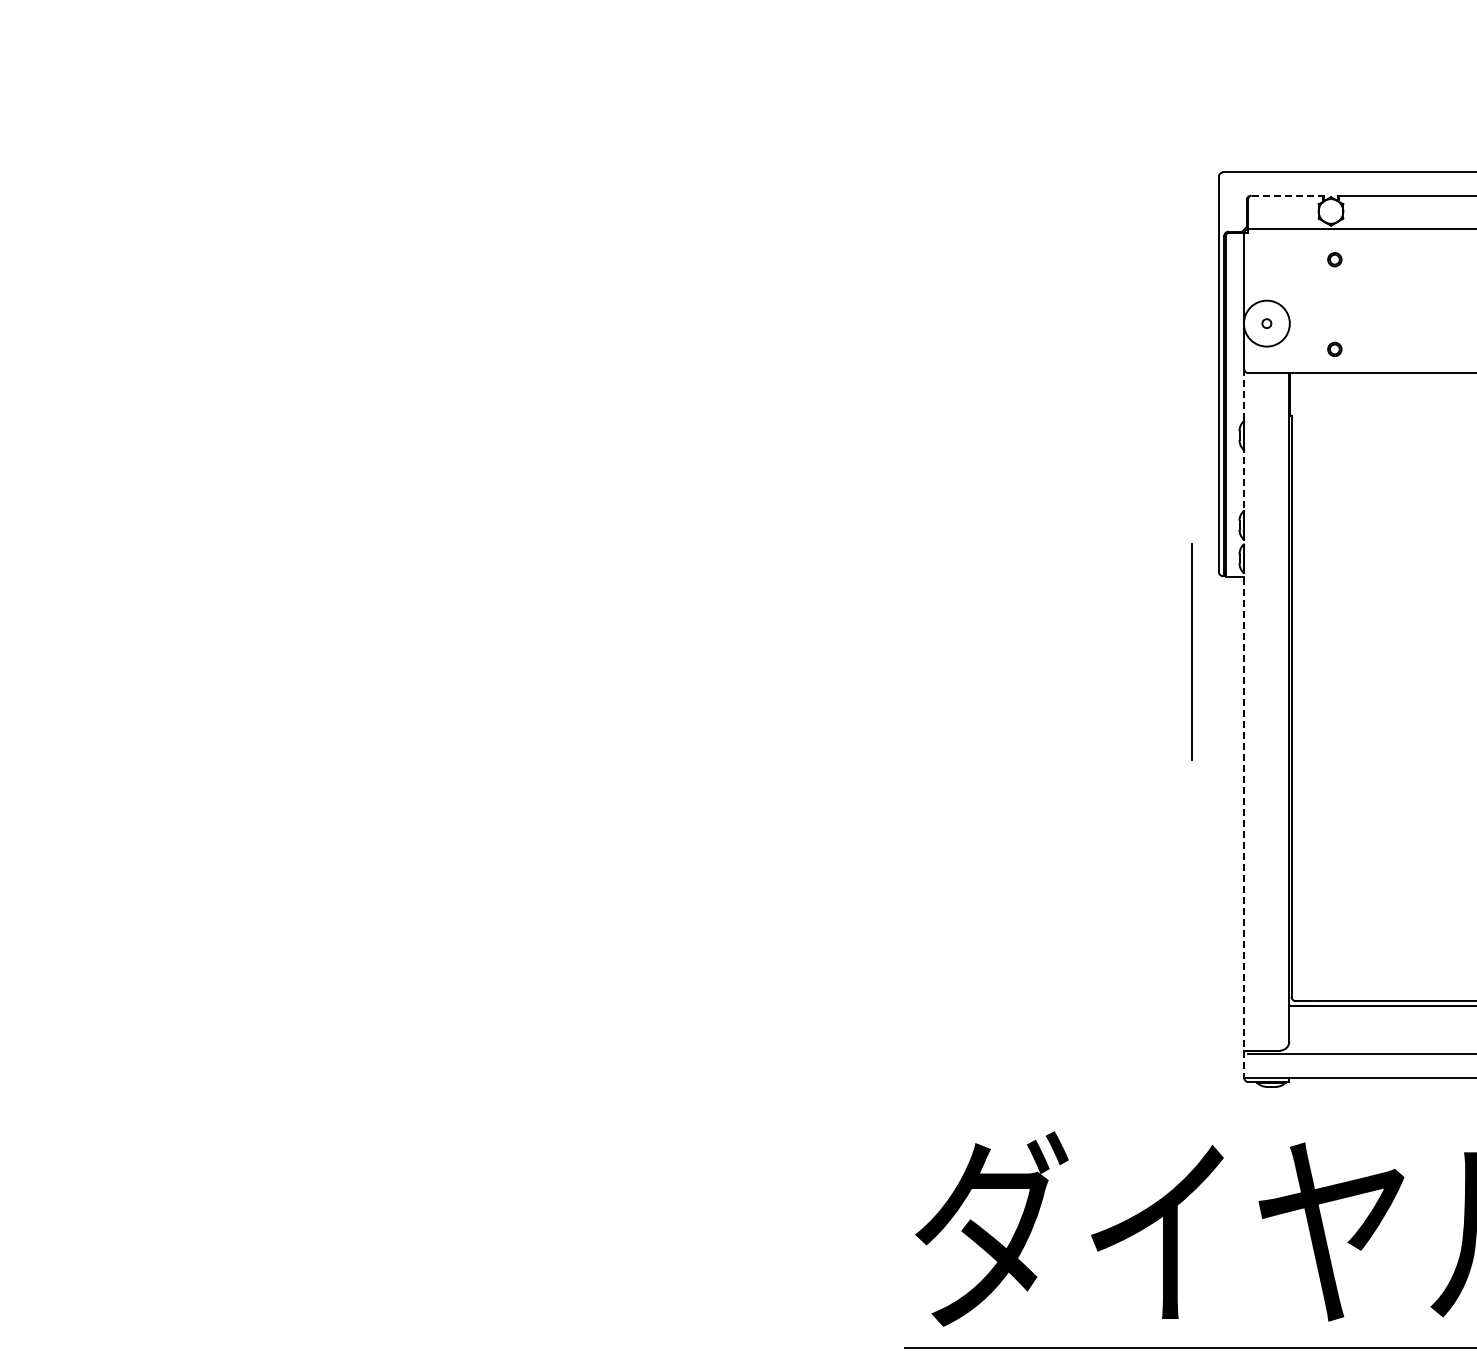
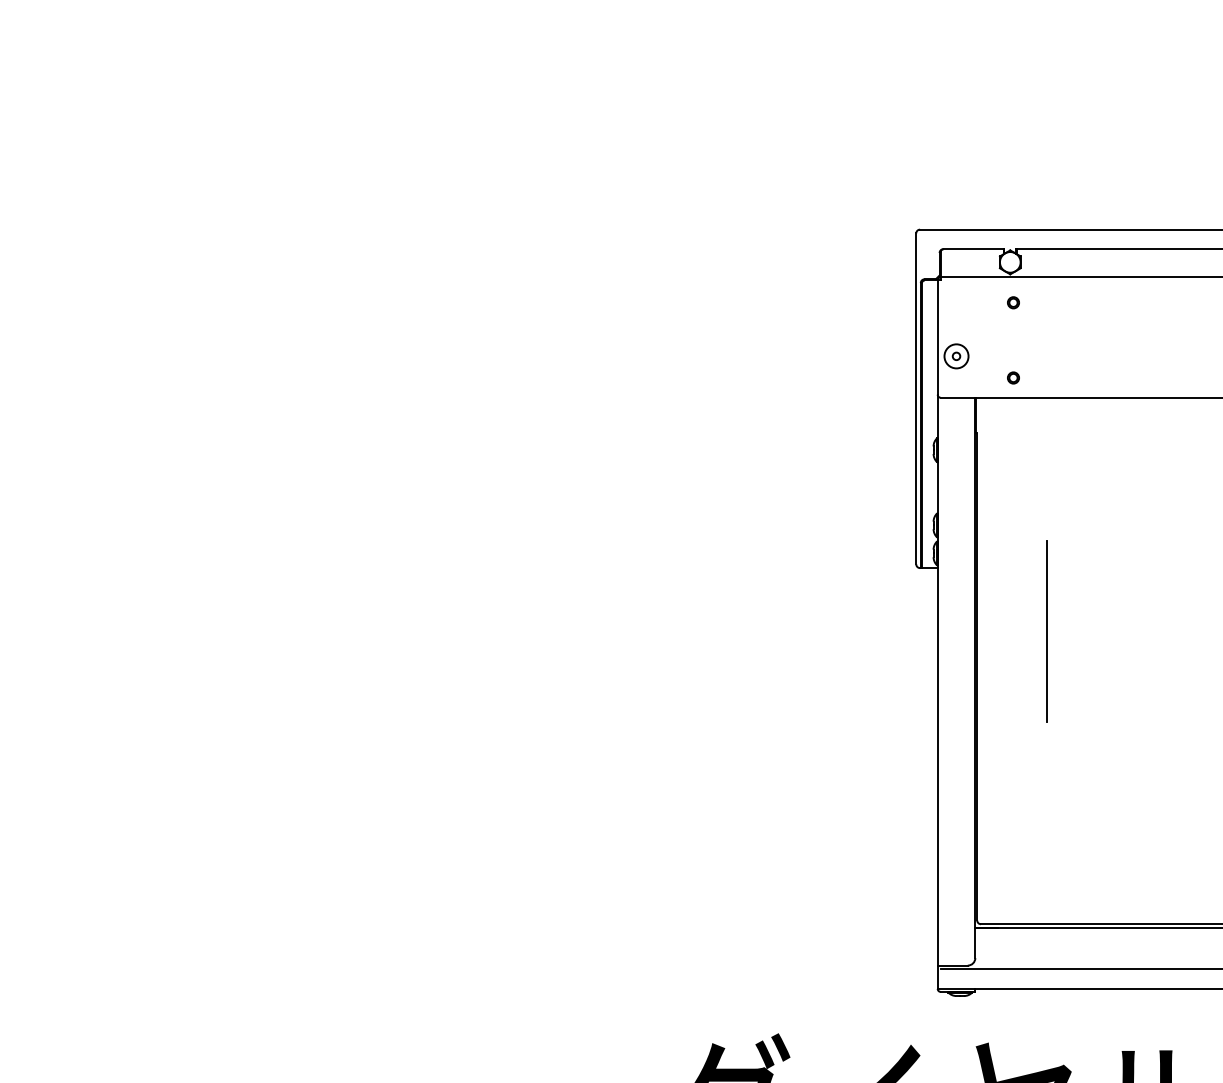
line: (1288, 195) -> (974, 248), dashed -> solid
circle: (1266, 323) -> (956, 356), size x0.62
line: (1191, 651) -> (1046, 631), moved
line: (1244, 724) -> (937, 692), dashed -> solid

